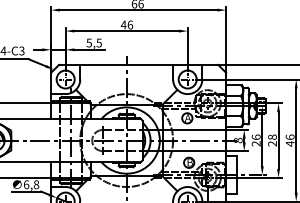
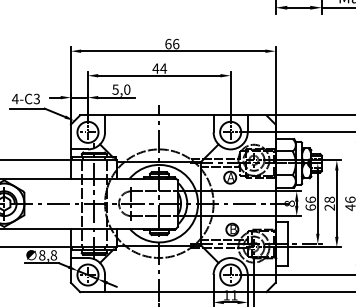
text: (130, 24) -> (163, 68), 46 -> 44
text: (99, 42) -> (127, 89), 5,5 -> 5,0
text: (256, 143) -> (310, 207), 26 -> 66
text: (26, 184) -> (42, 255), 6,8 -> 8,8

